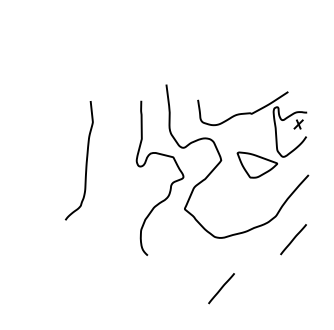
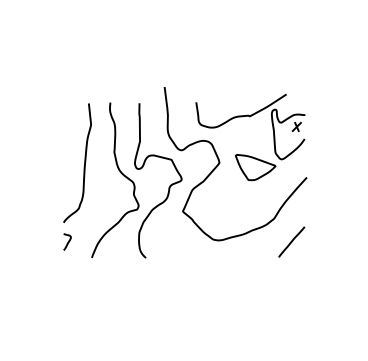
curve: (122, 171) -> (120, 173), added
curve: (70, 239) -> (68, 241), added
line: (221, 288) -> (219, 290), removed

